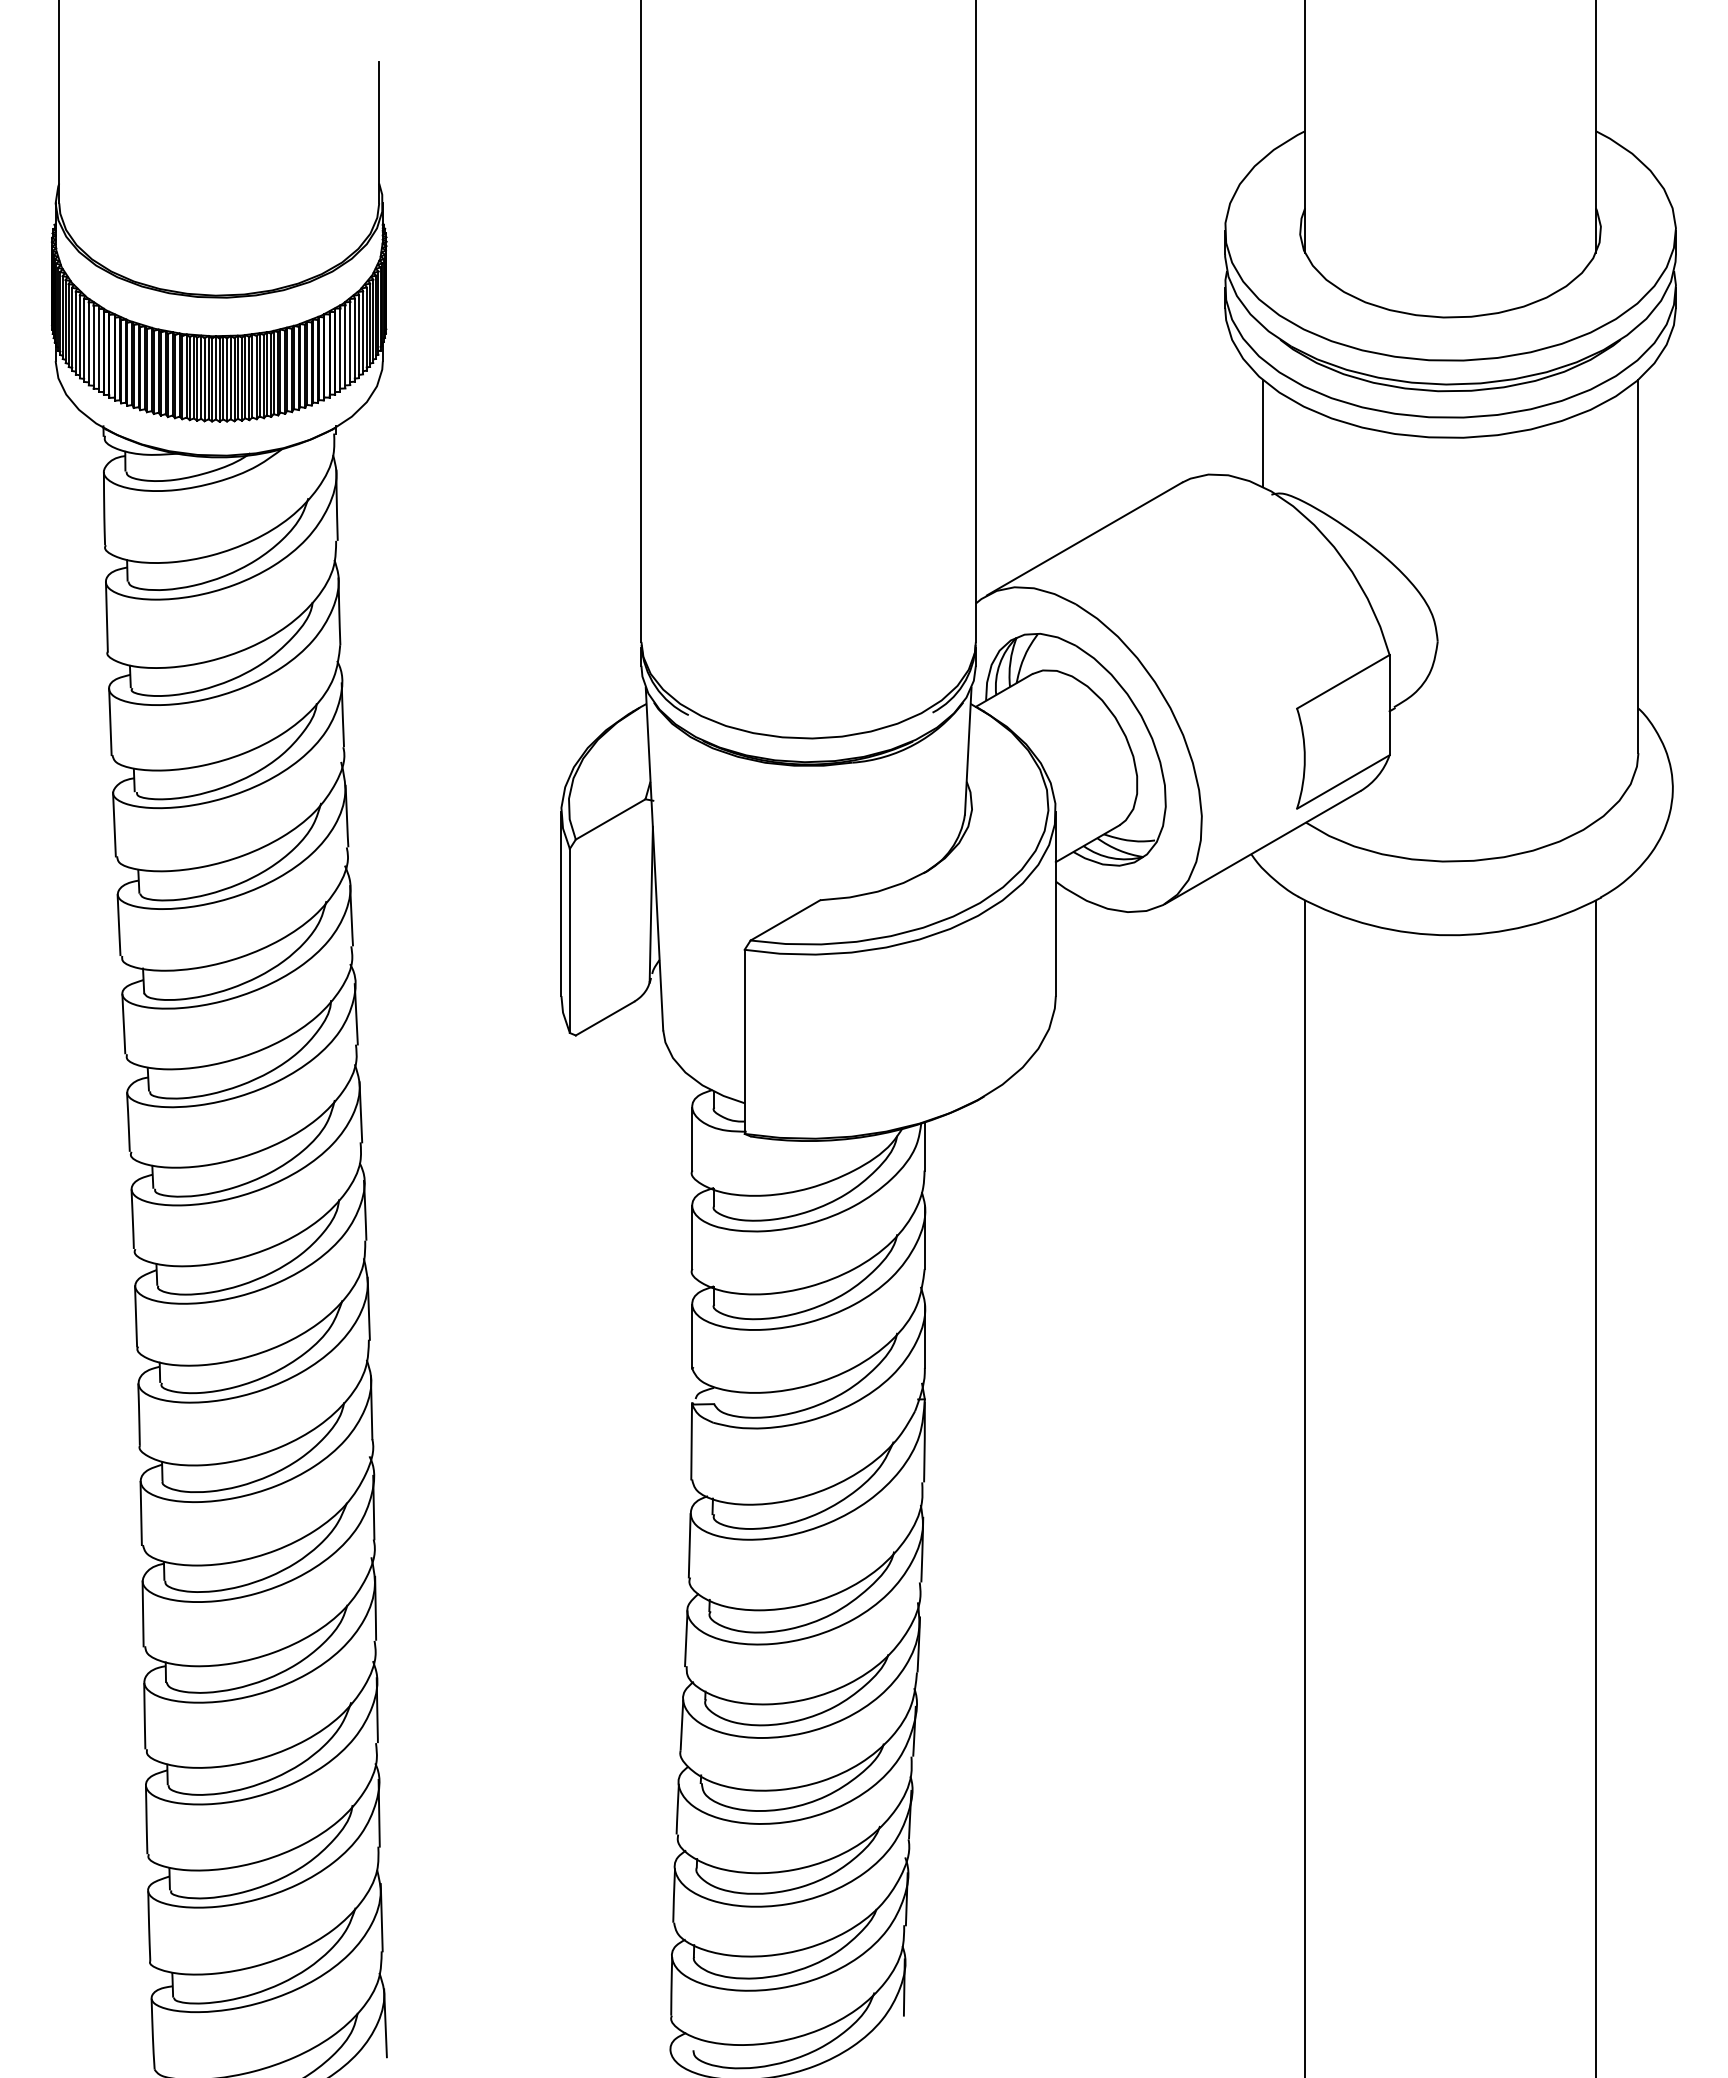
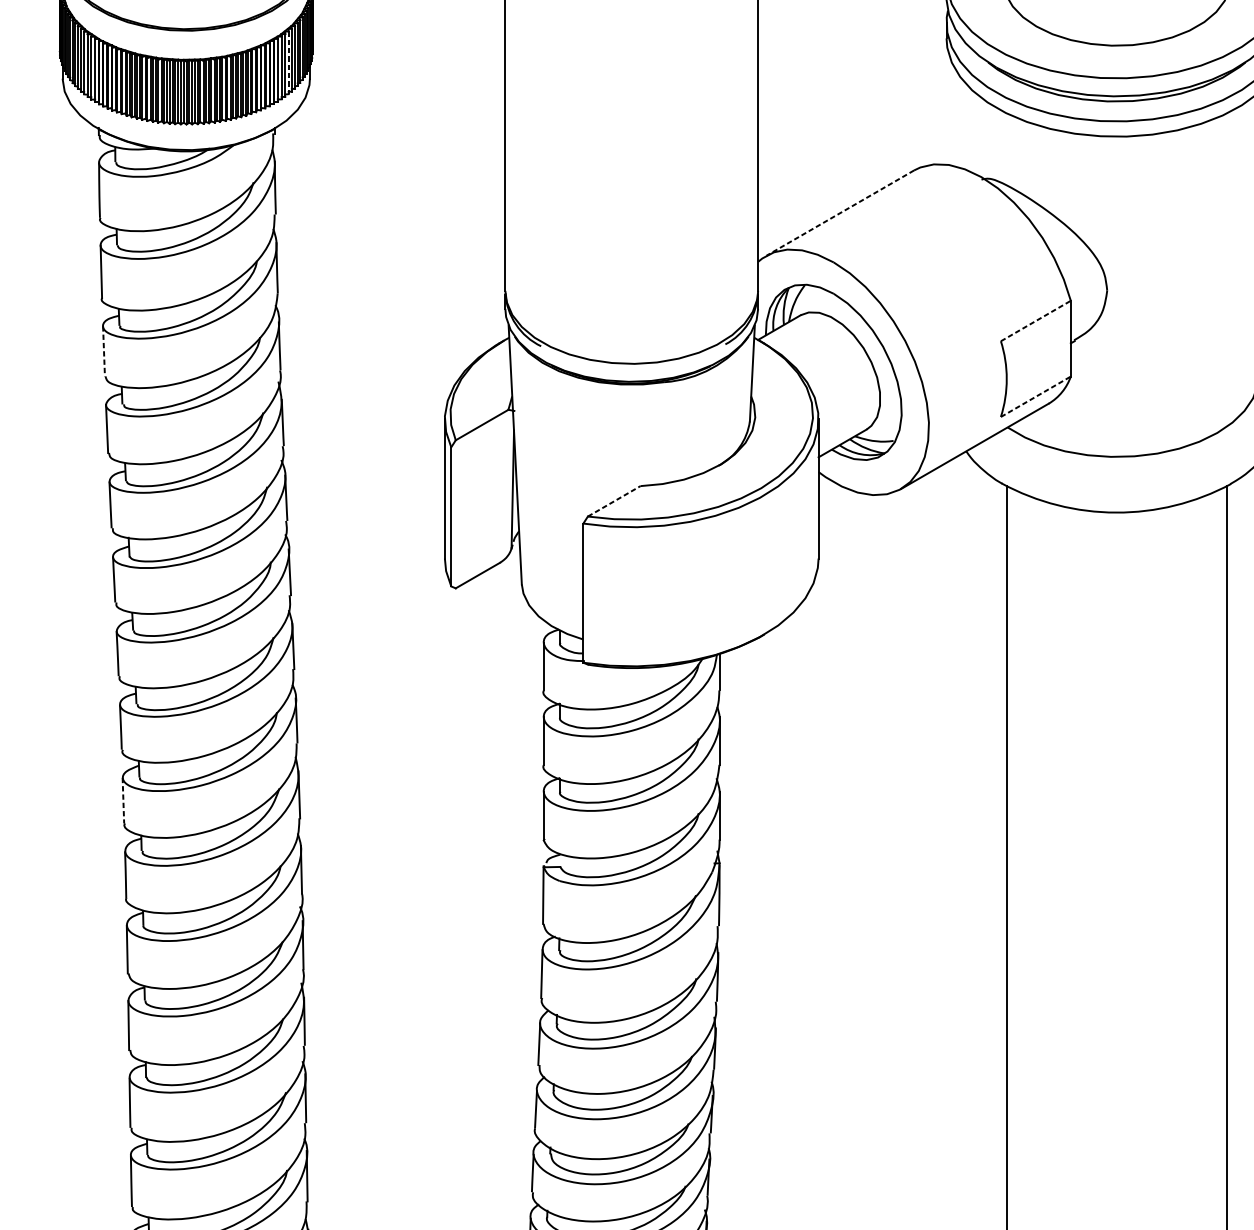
line: (354, 340) -> (288, 63), solid -> dashed
line: (1262, 432) -> (974, 132), removed
line: (1084, 539) -> (840, 213), solid -> dashed
line: (1343, 681) -> (1035, 320), solid -> dashed
line: (110, 722) -> (104, 351), solid -> dashed
line: (1343, 781) -> (1035, 396), solid -> dashed
line: (785, 920) -> (614, 501), solid -> dashed
line: (136, 1316) -> (123, 800), solid -> dashed

